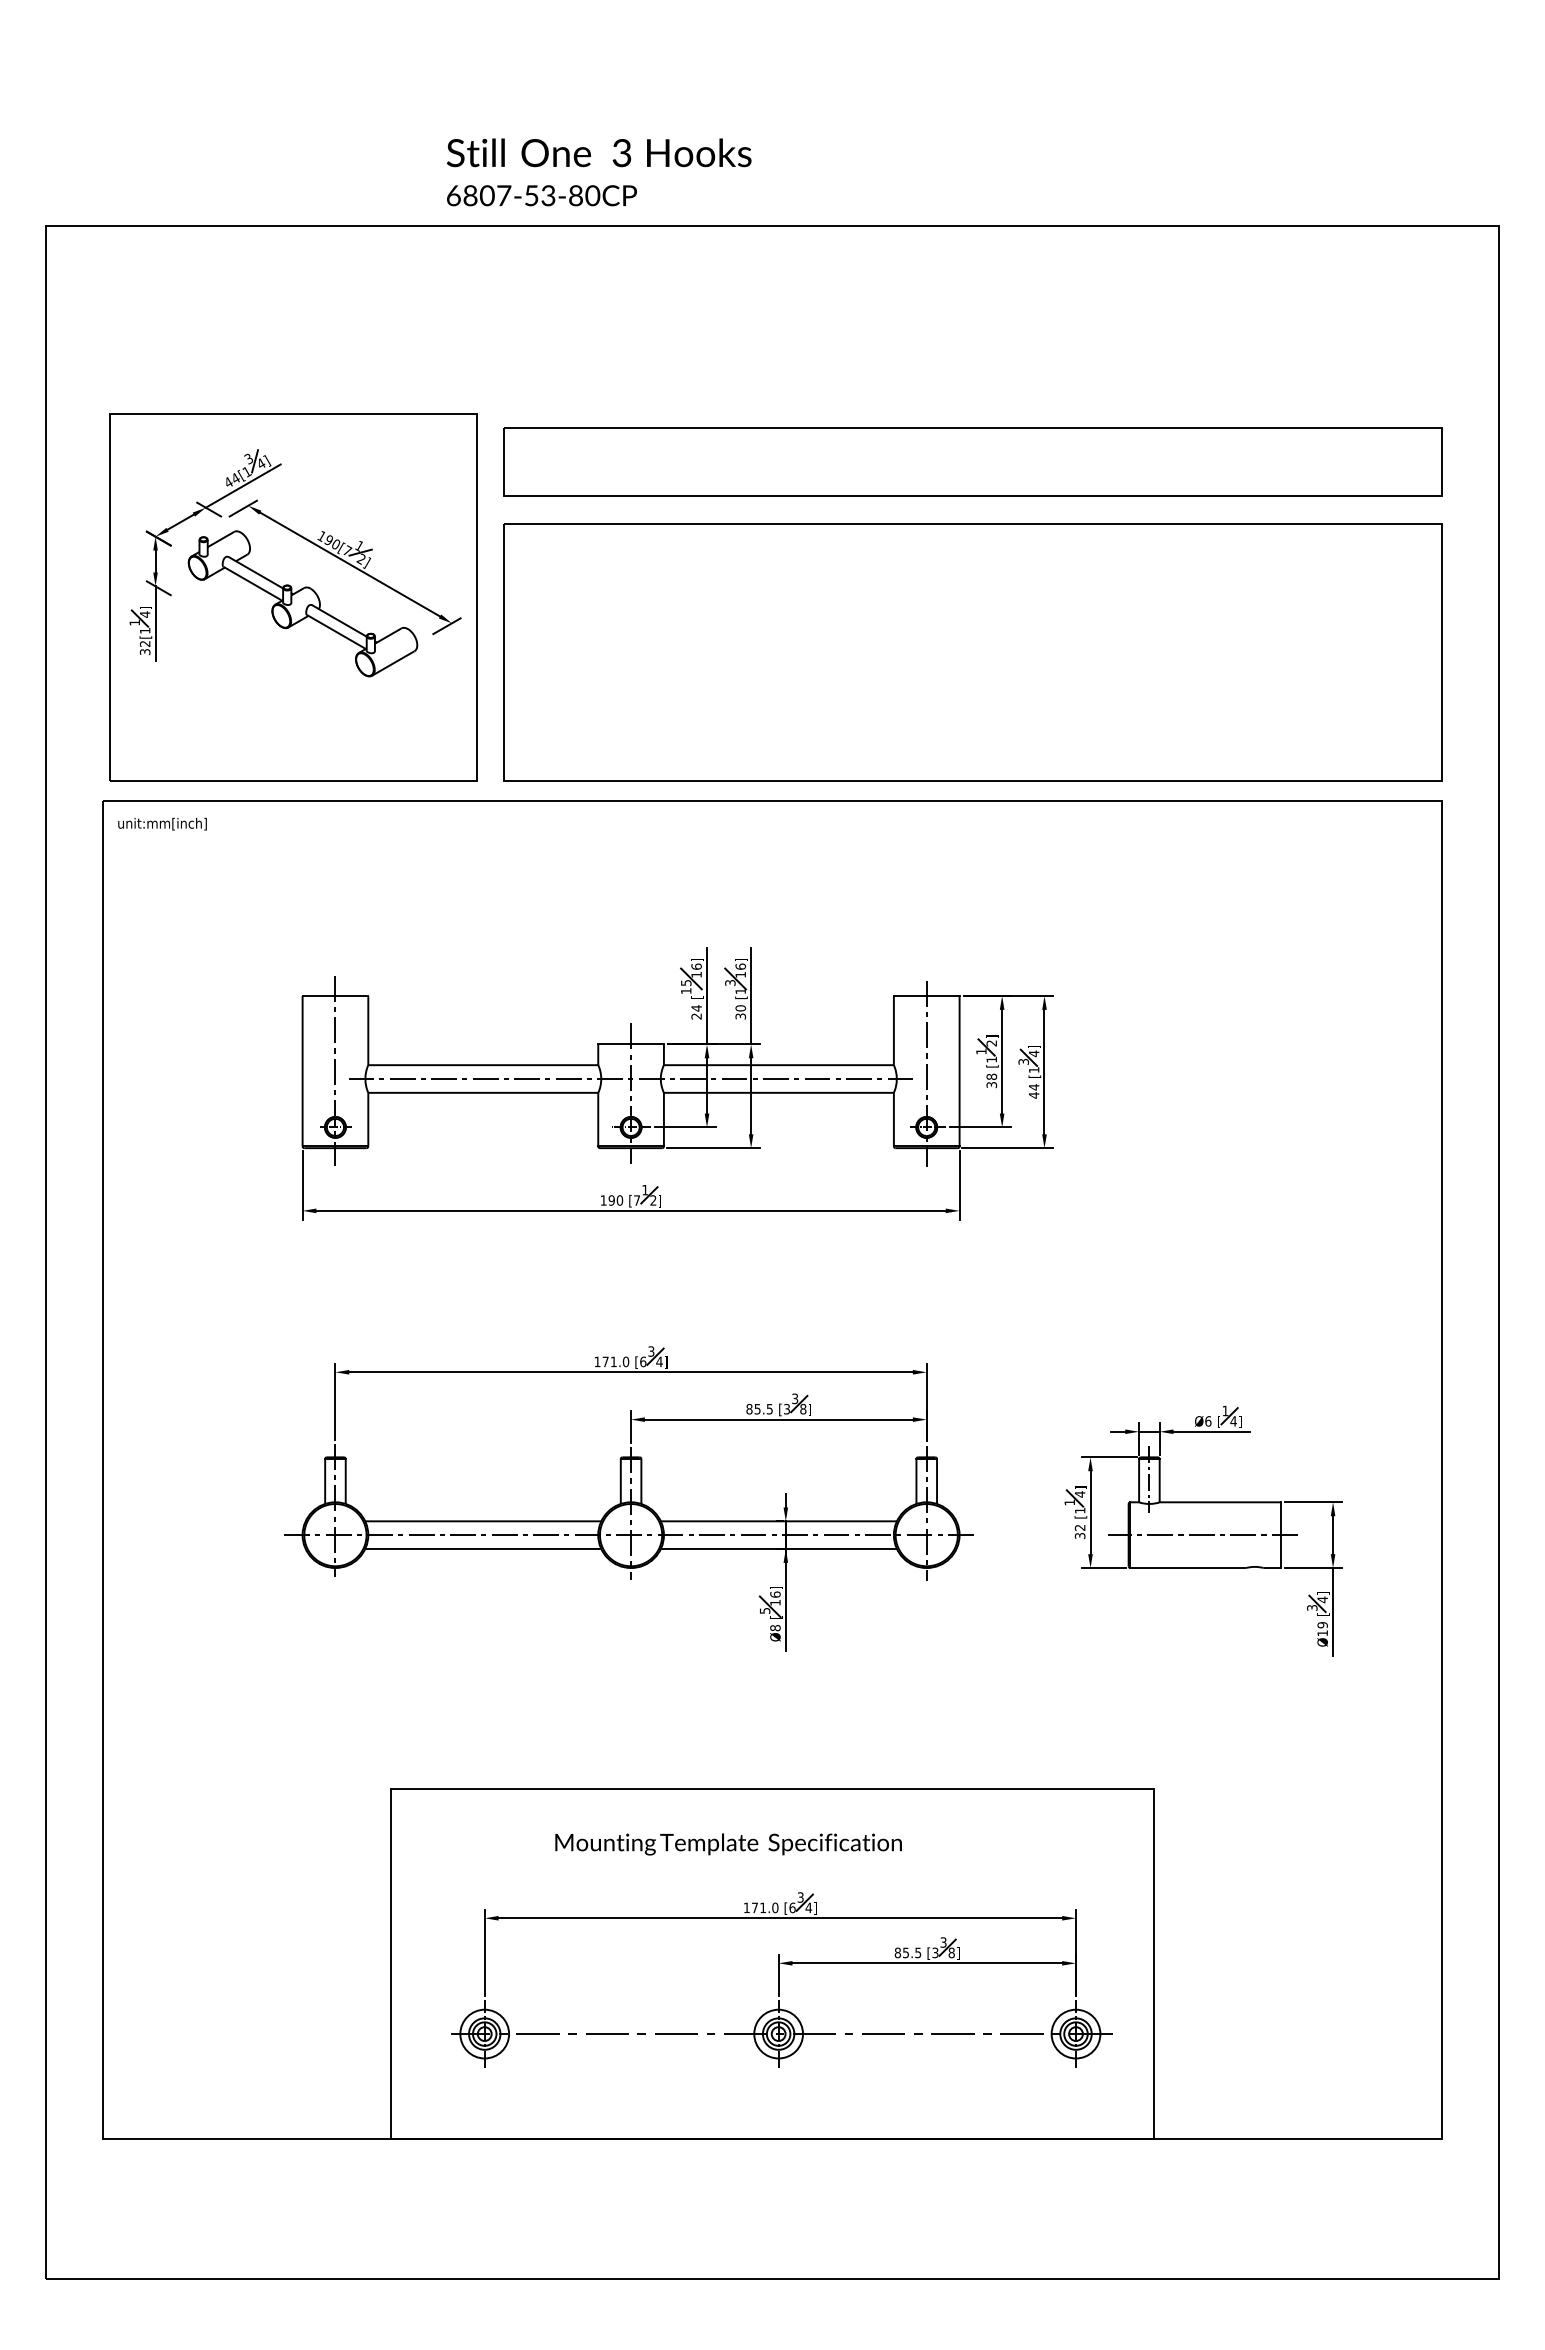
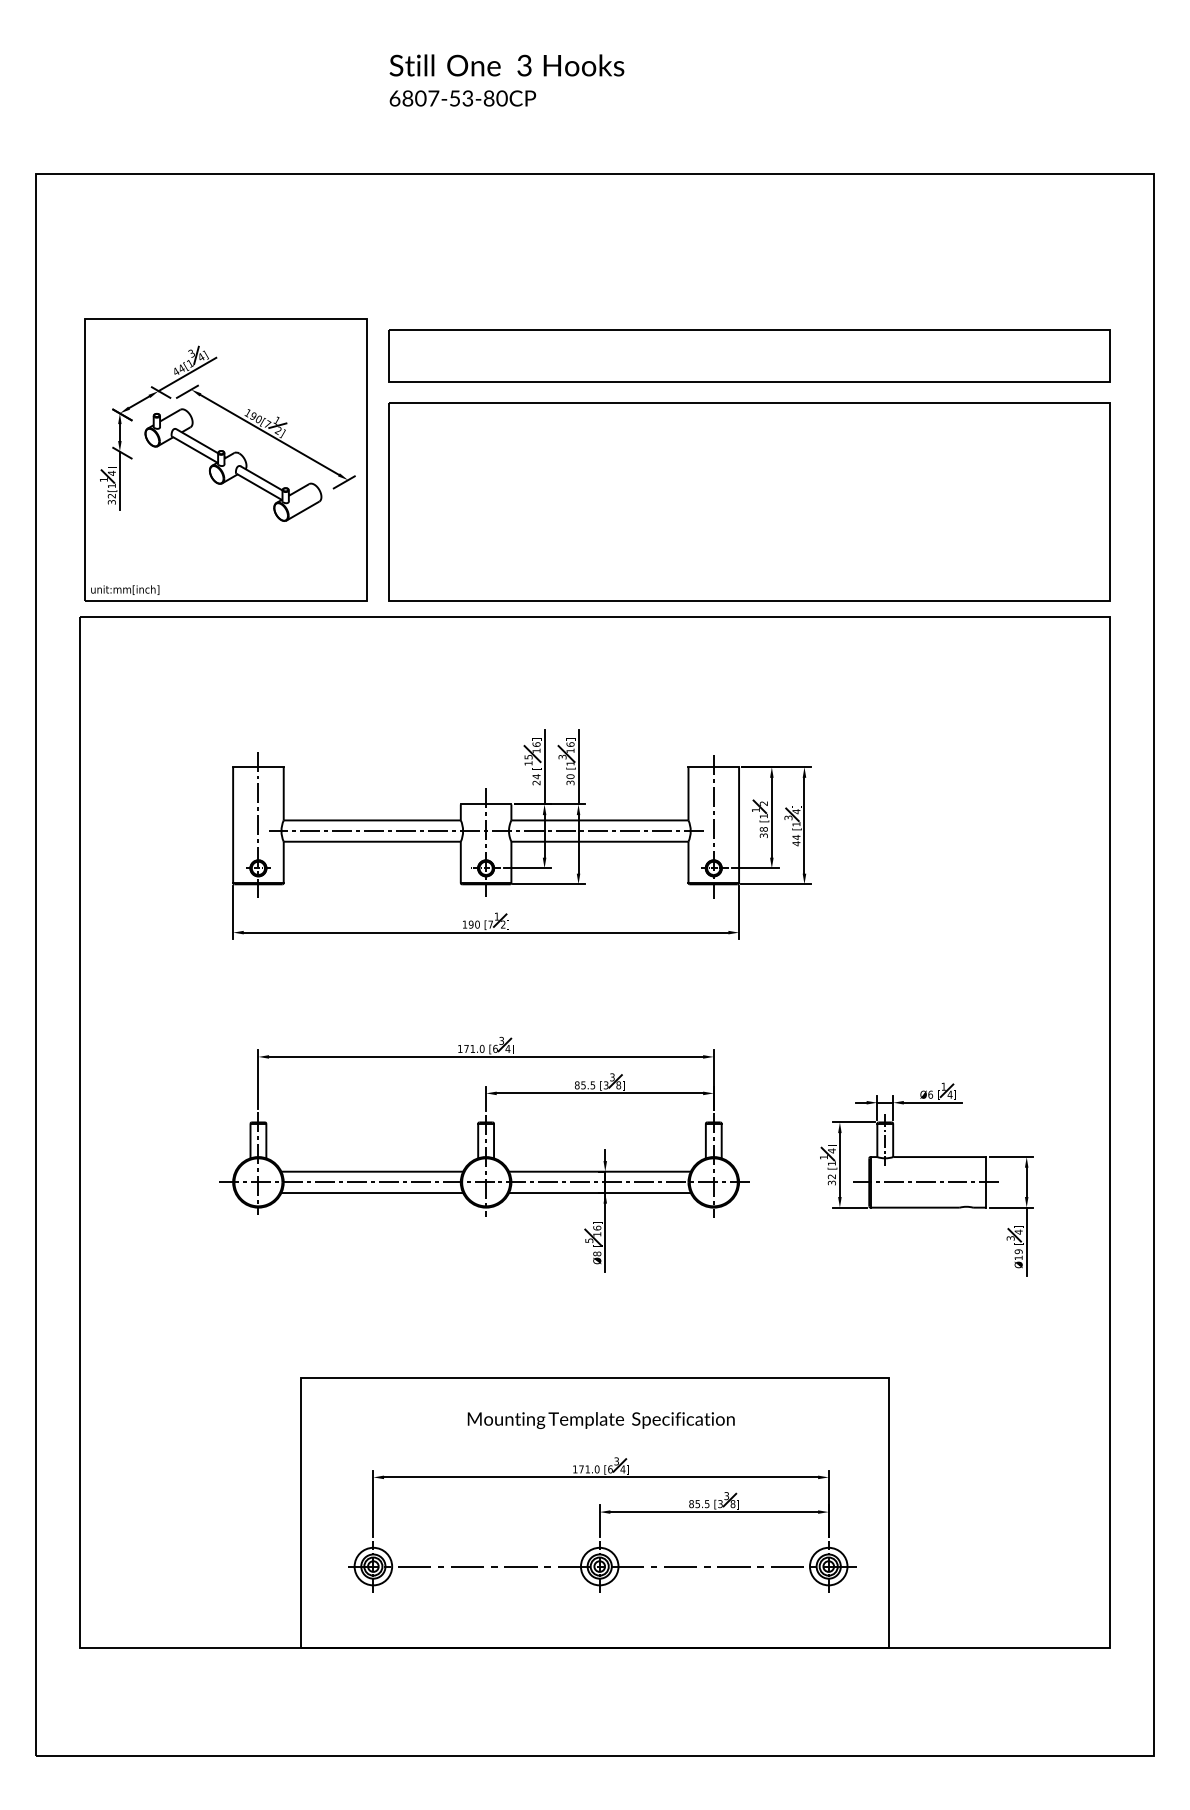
text: (598, 172) -> (506, 80), moved
text: (162, 823) -> (125, 589), moved
text: (728, 1844) -> (601, 1420), moved

